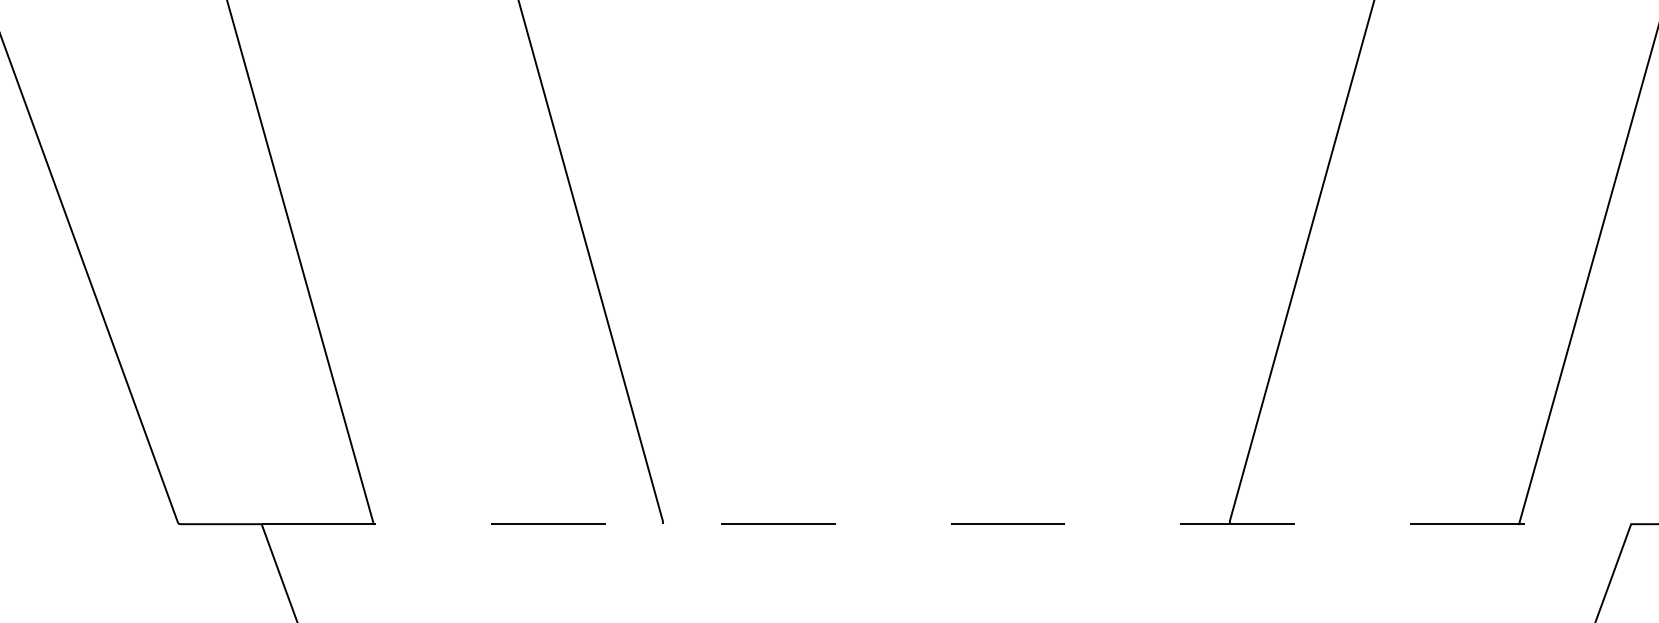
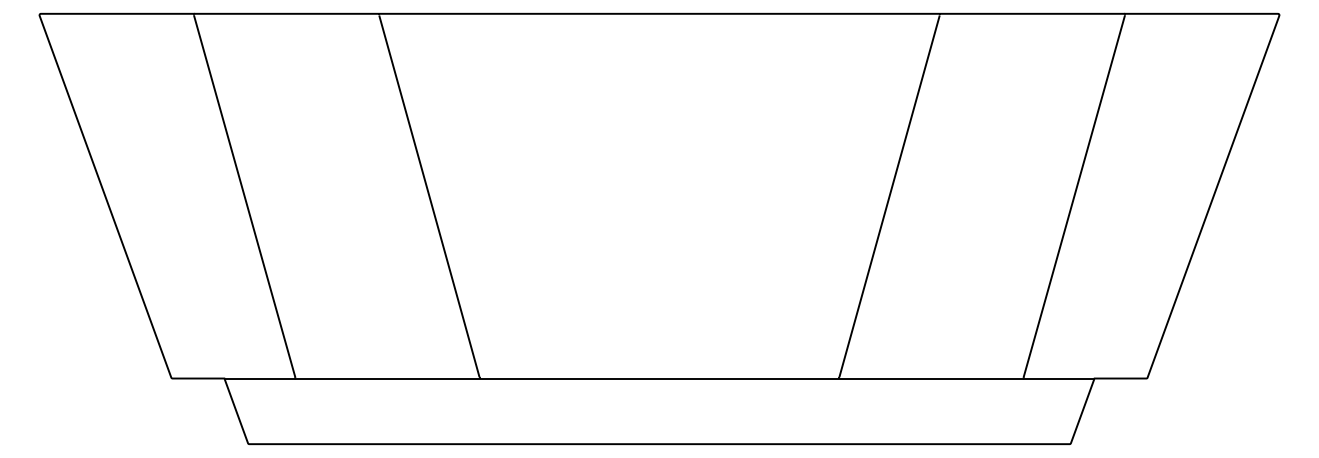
line: (948, 524) -> (660, 378), dashed -> solid

